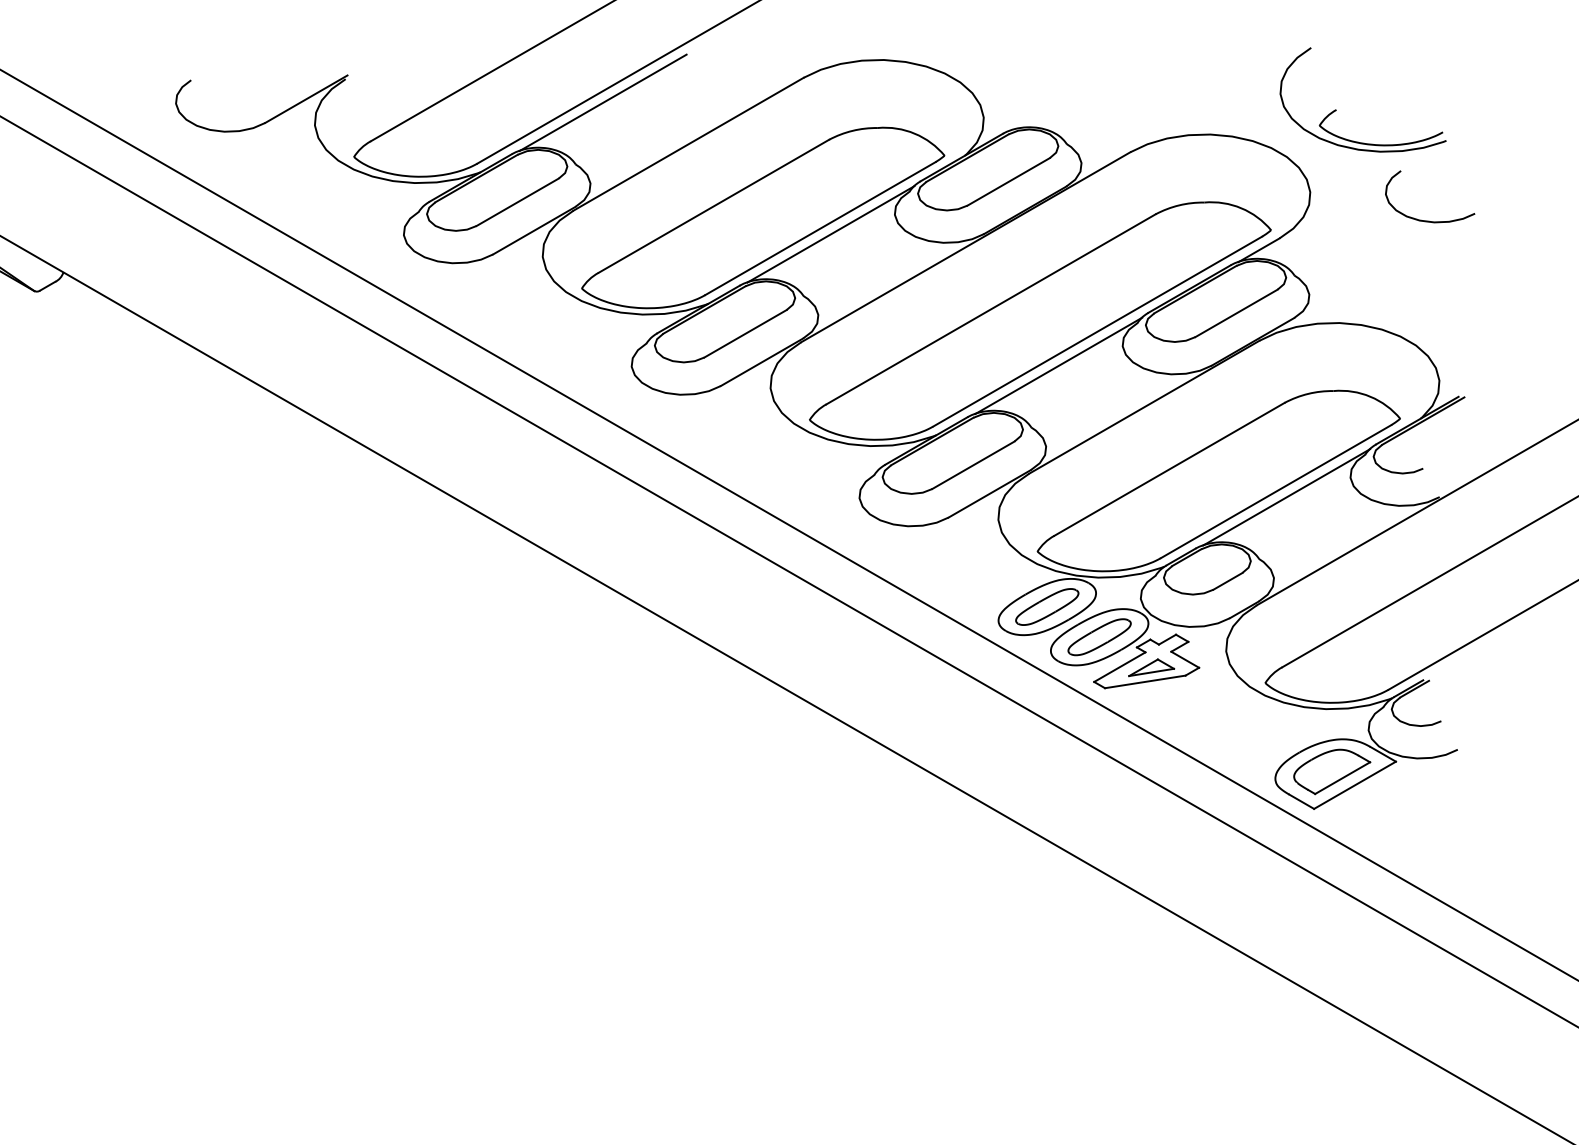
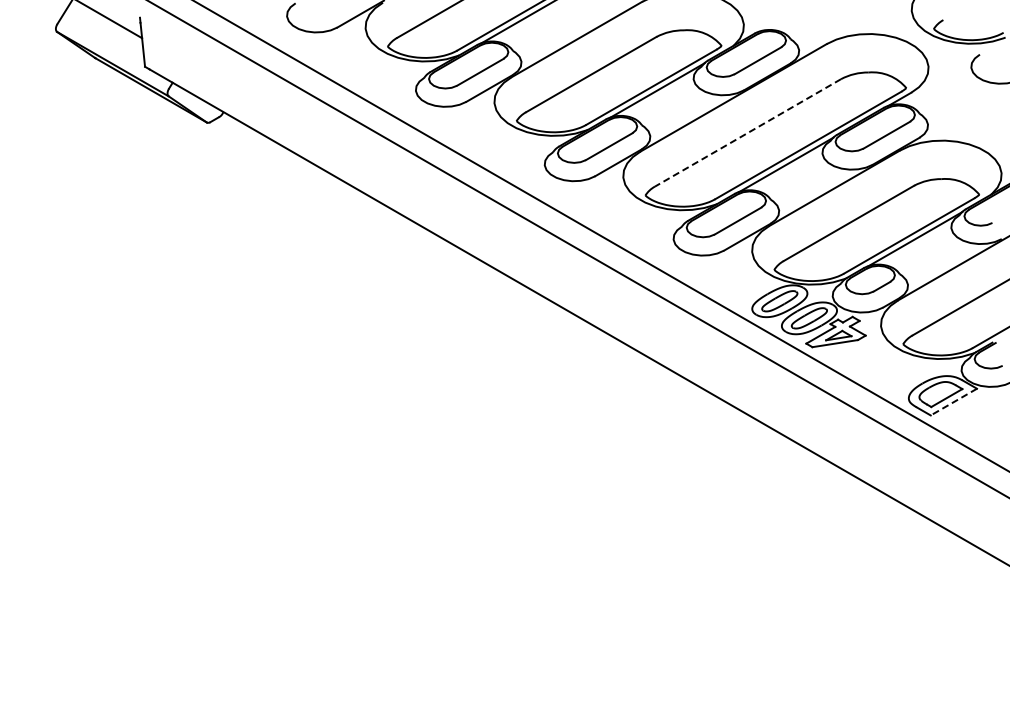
line: (990, 310) -> (747, 133), solid -> dashed
line: (1354, 786) -> (953, 402), solid -> dashed

